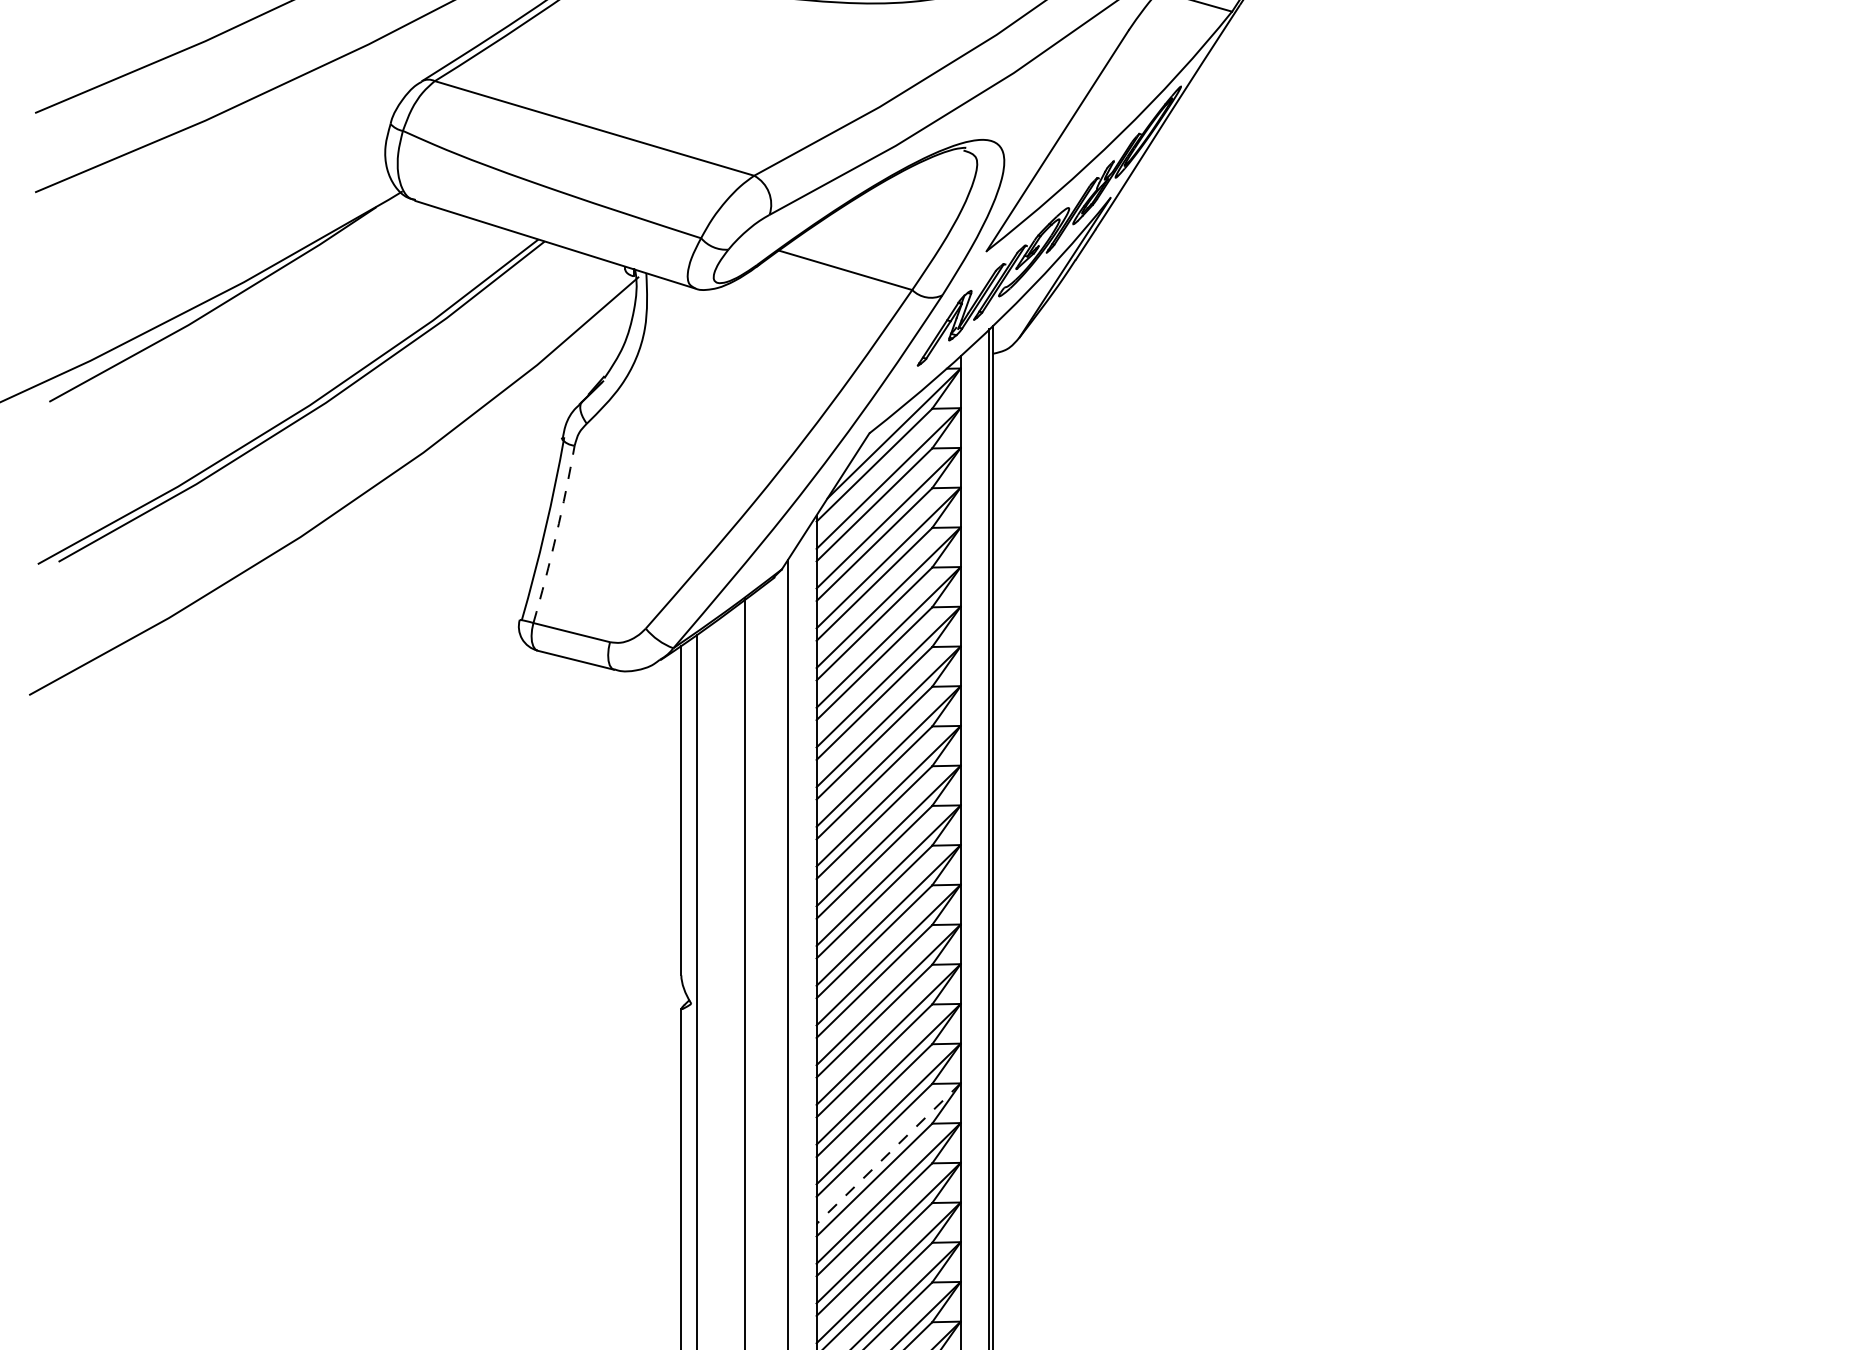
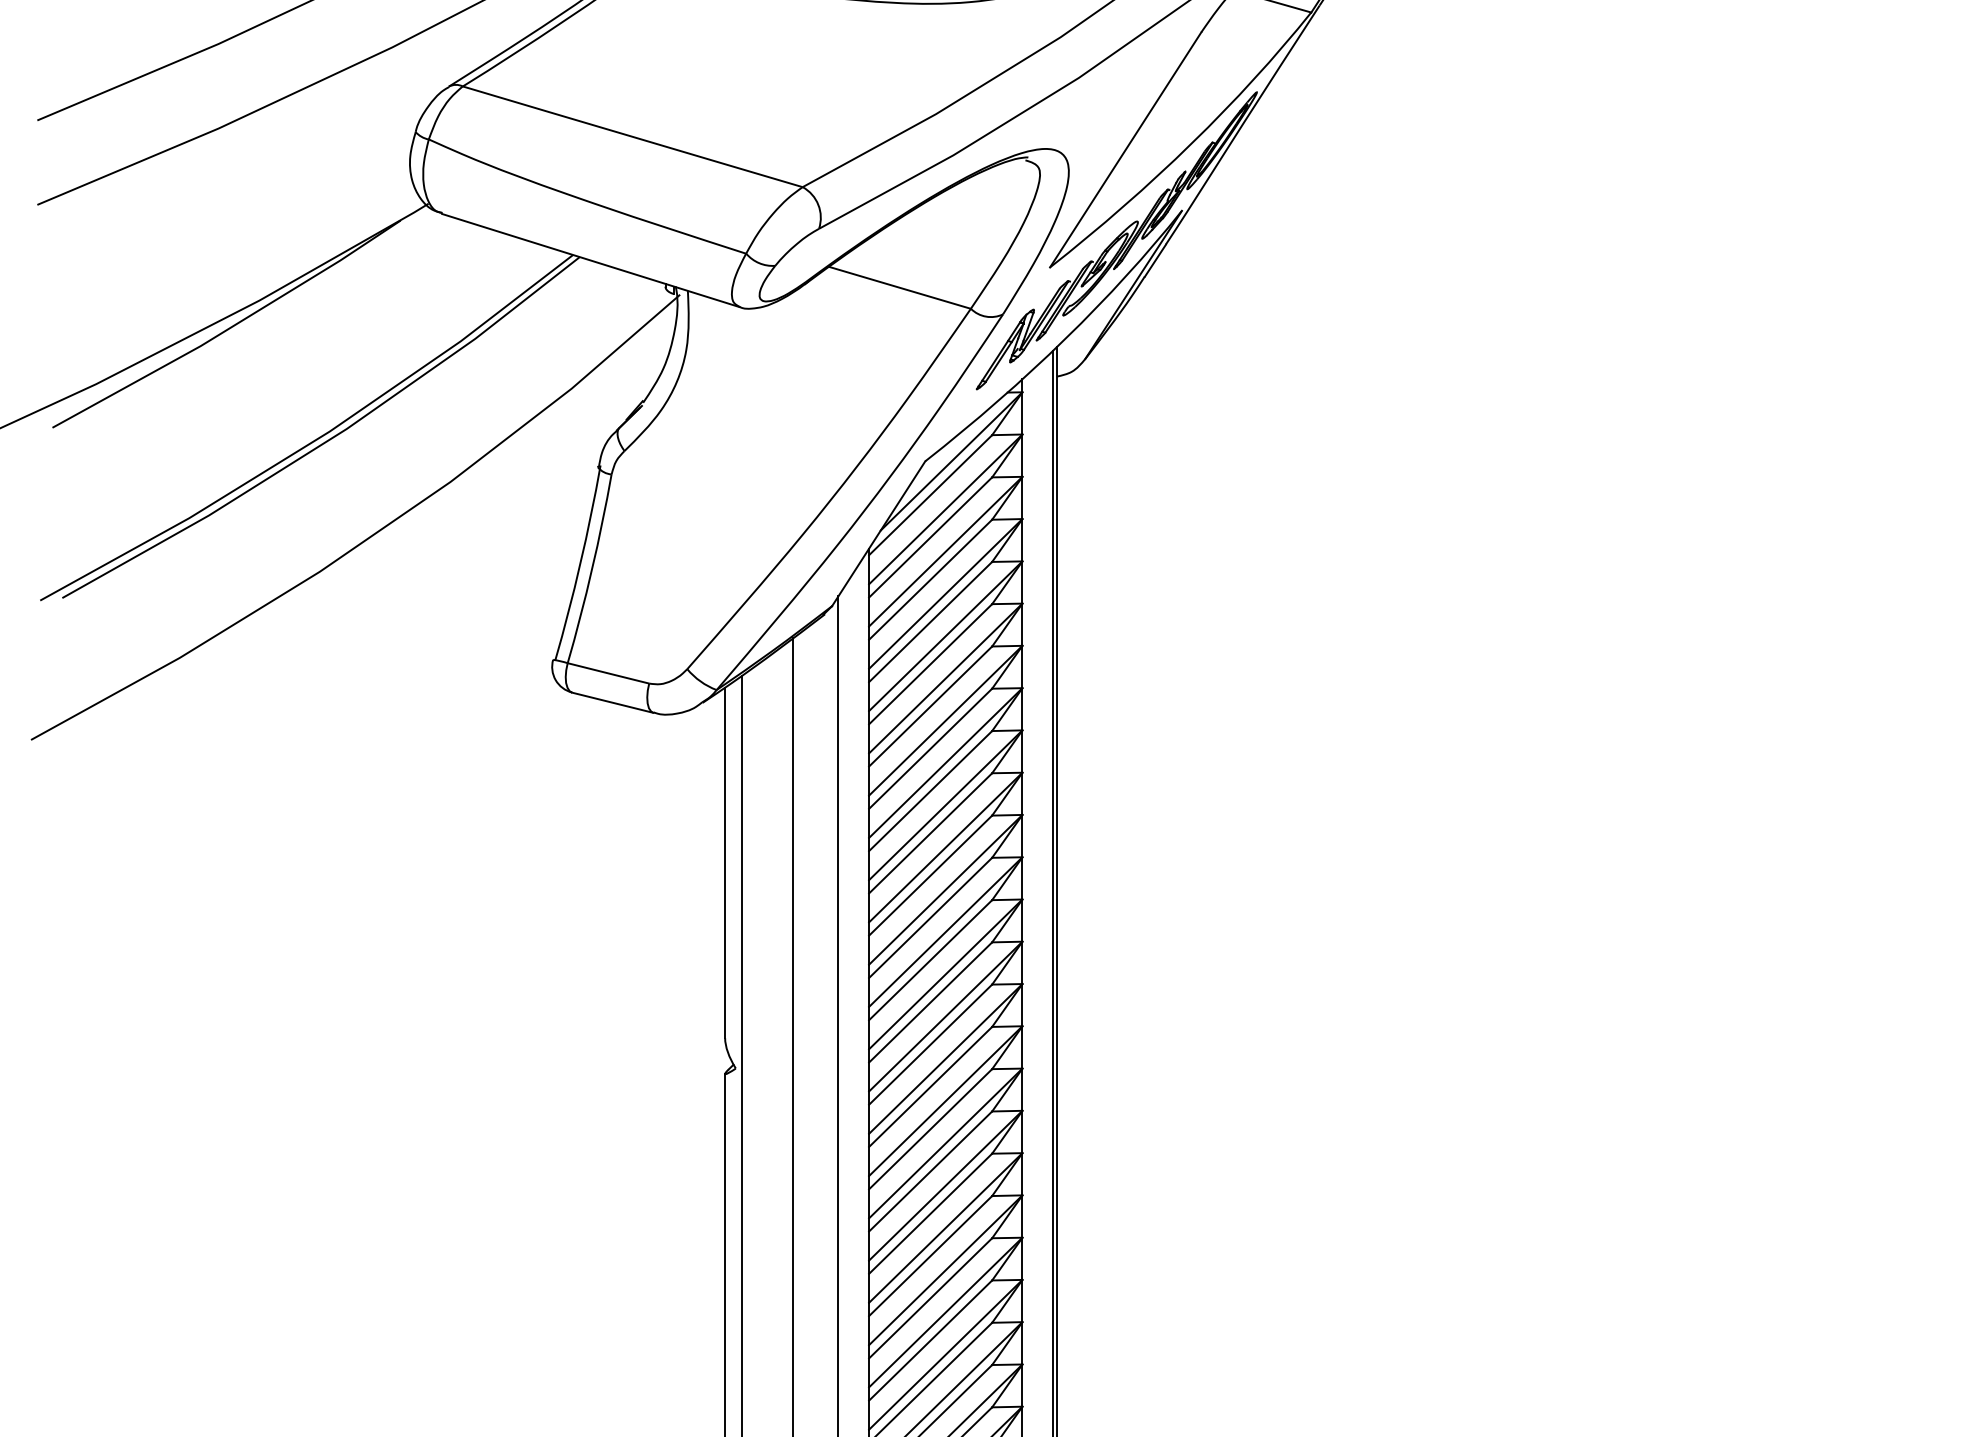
arc: (556, 534) -> (592, 569), dashed -> solid
line: (888, 1154) -> (945, 1228), dashed -> solid

